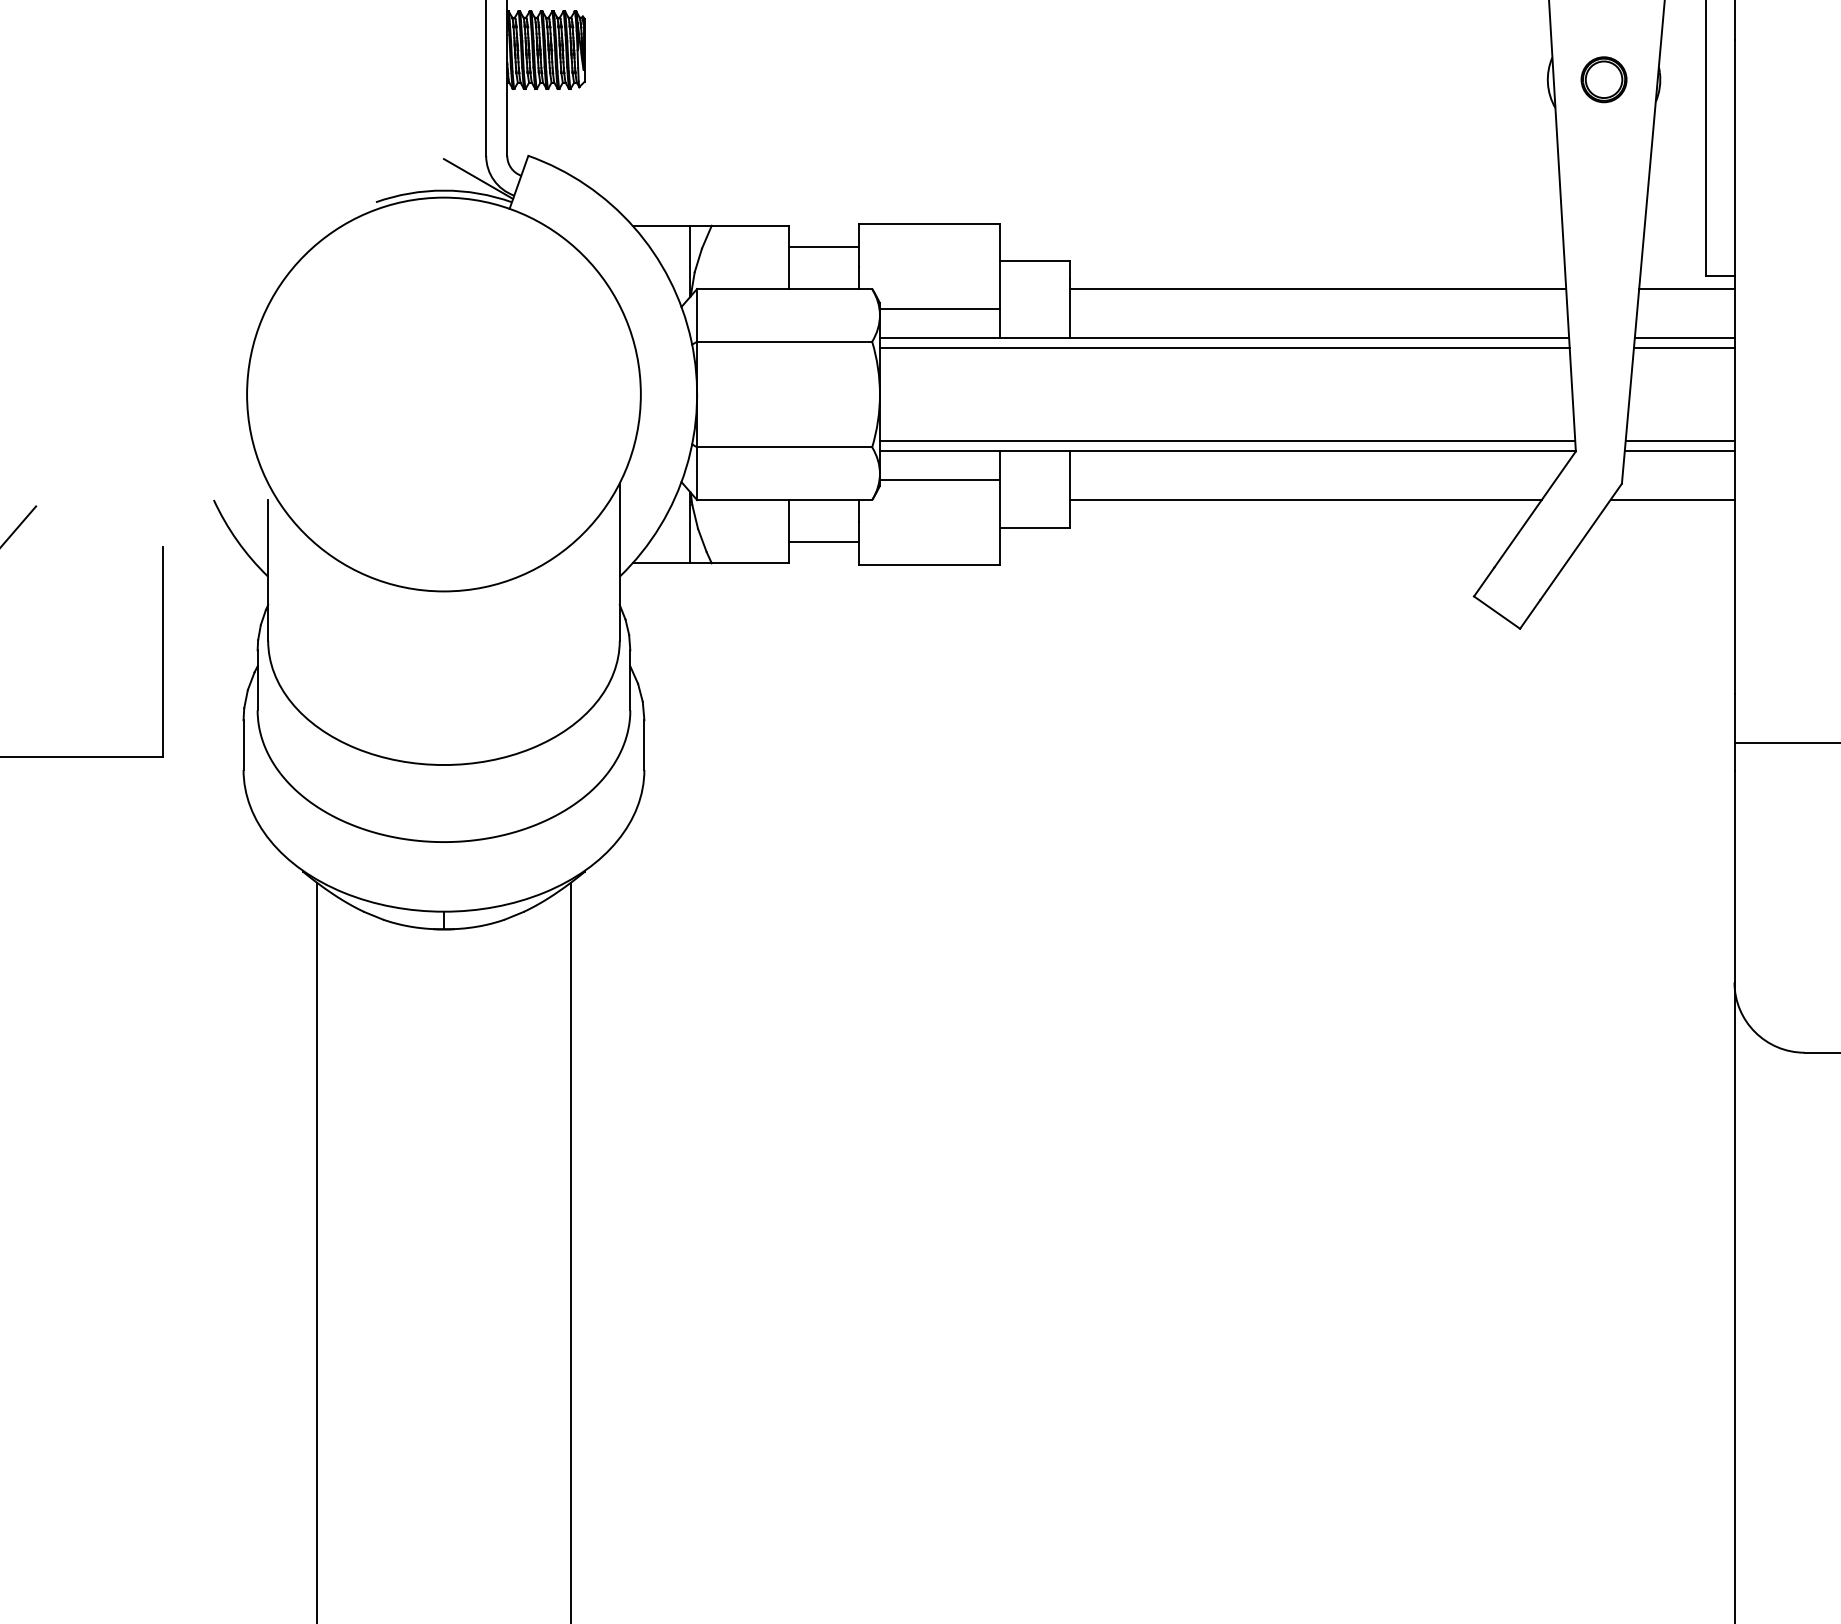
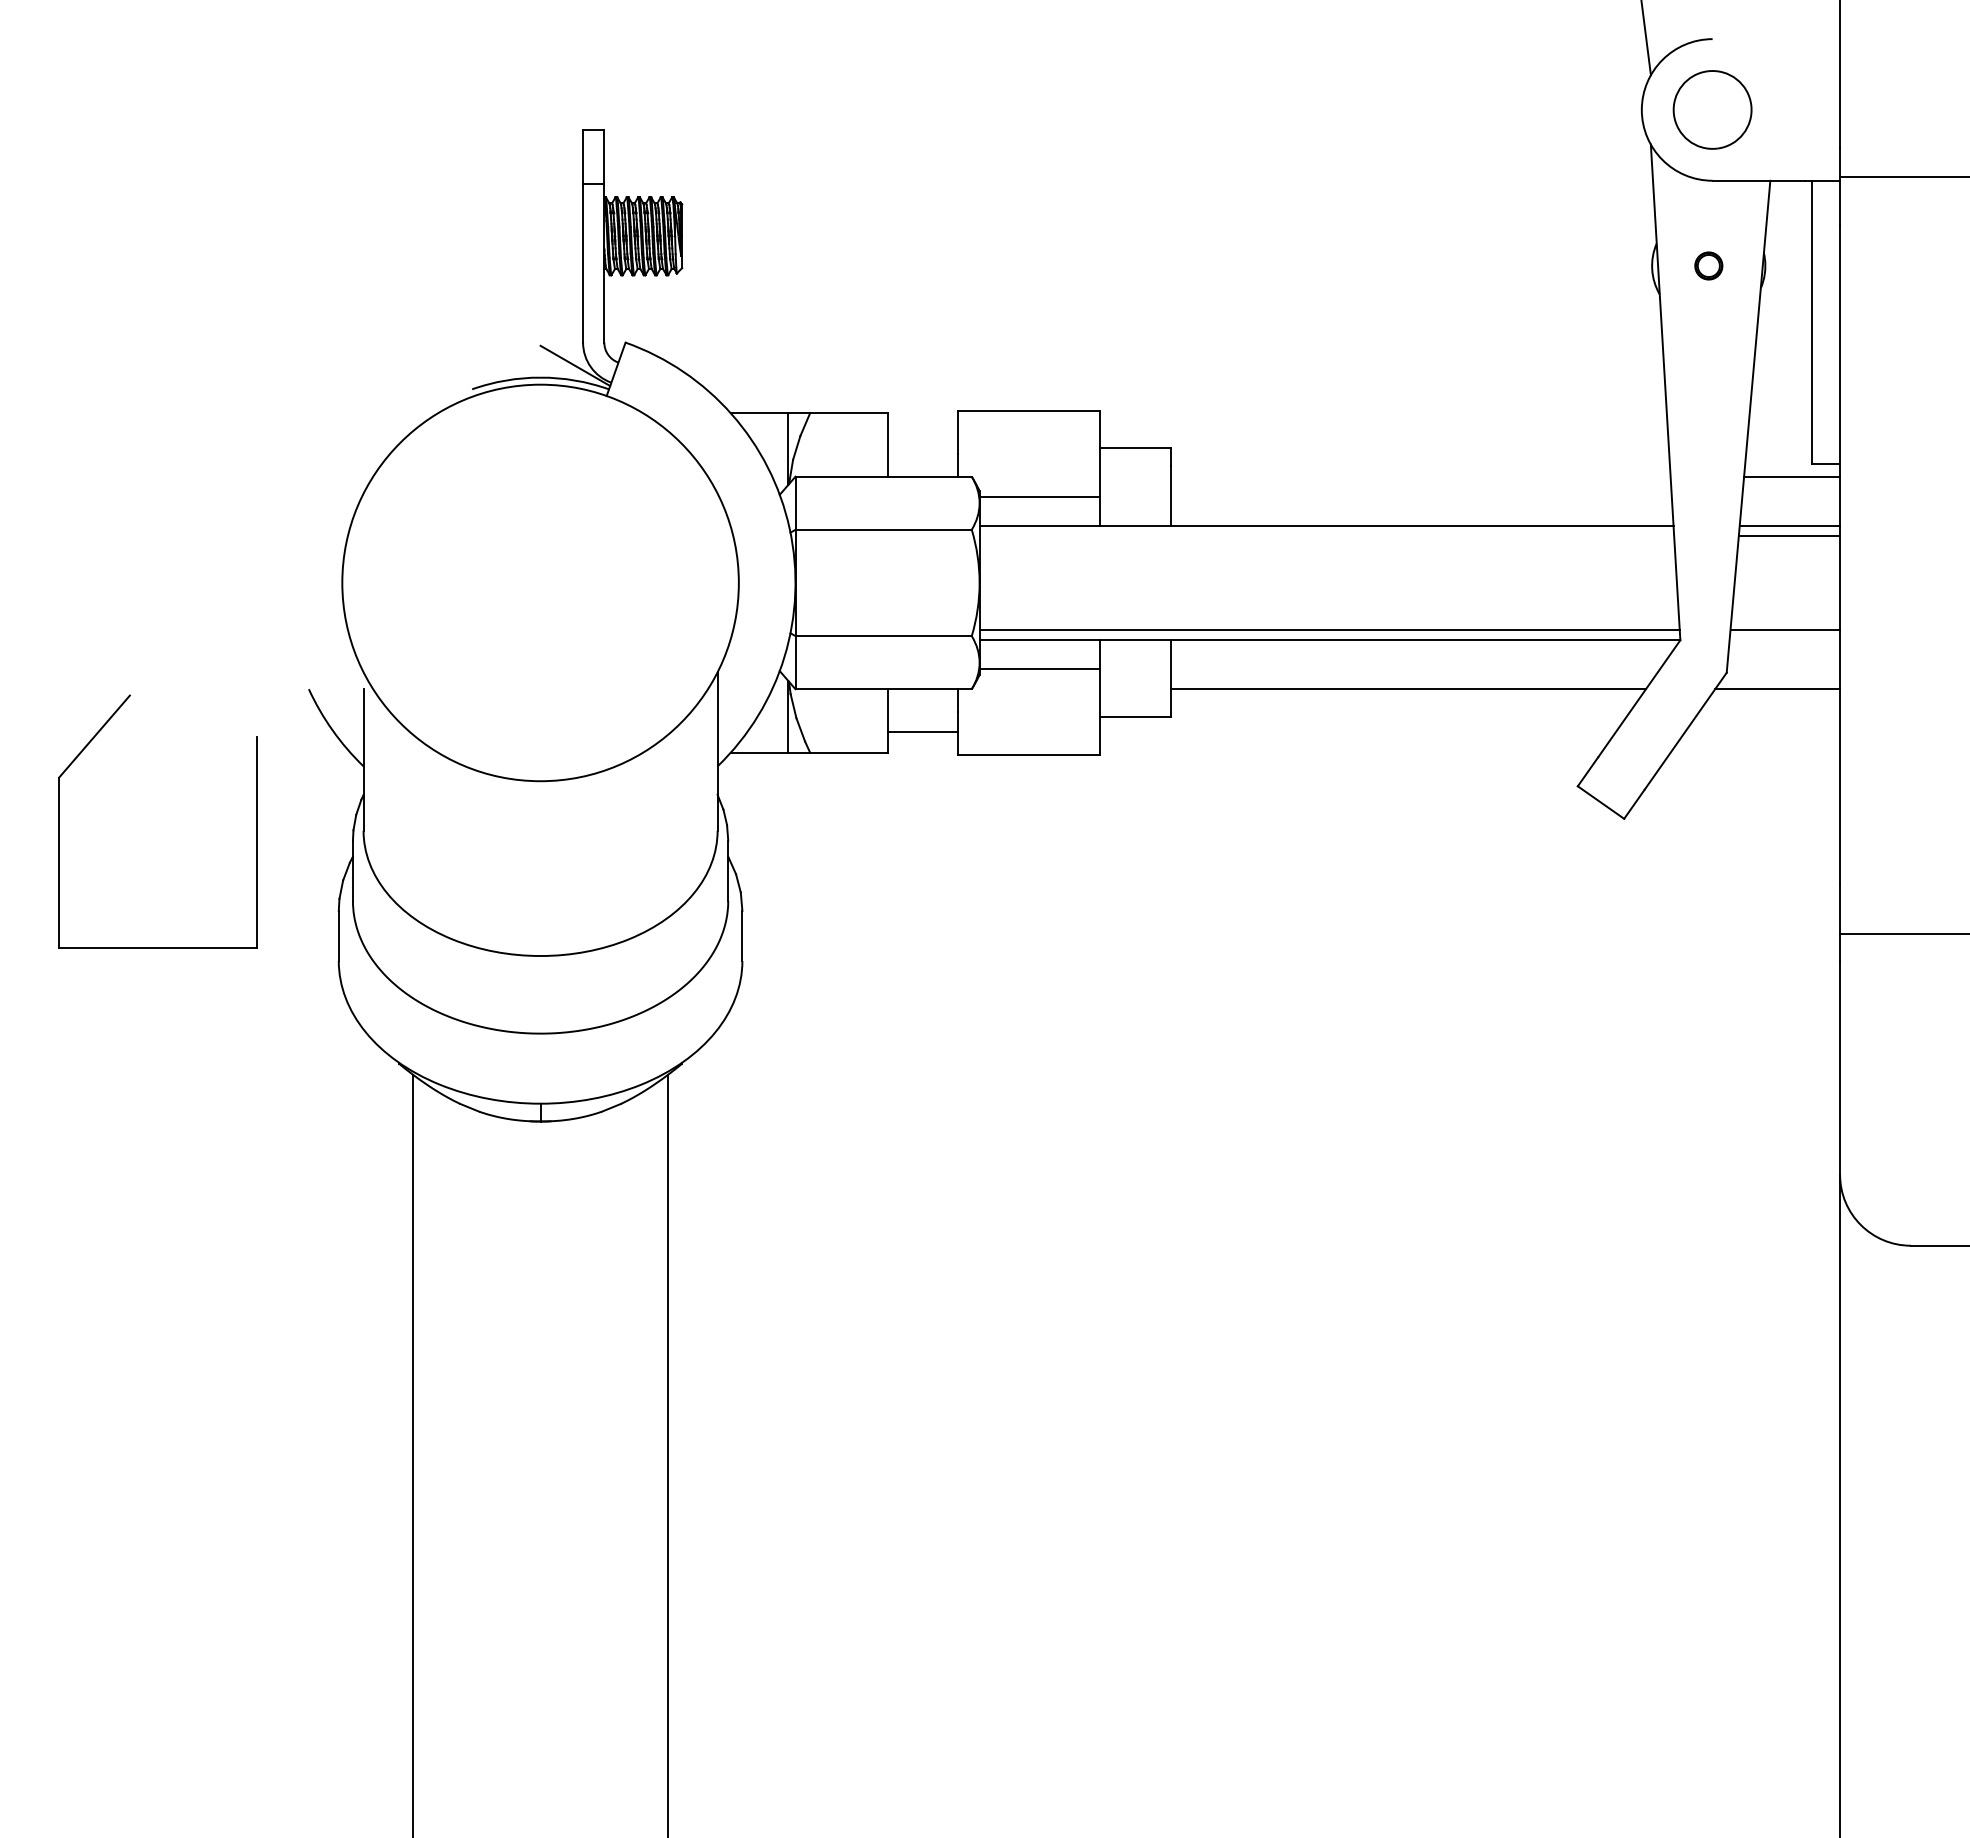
part: (1603, 79) -> (1708, 265), size x0.6
line: (823, 247) -> (922, 434), removed
line: (1317, 288) -> (1420, 476), removed
line: (1224, 347) -> (1326, 535), removed
line: (1679, 450) -> (1784, 639), removed

